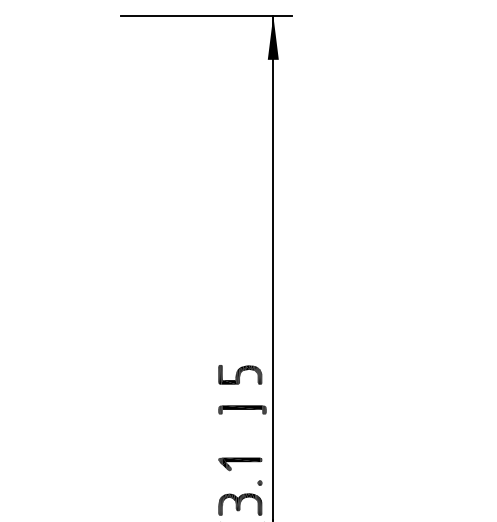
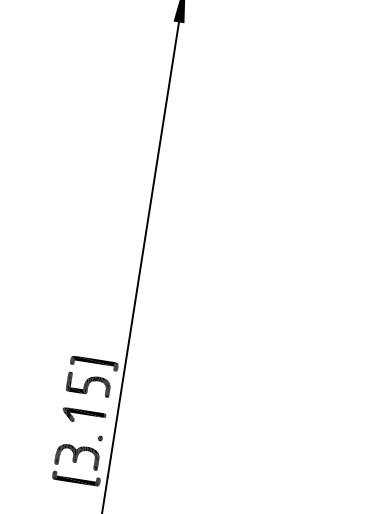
part: (240, 374) -> (89, 384), moved

